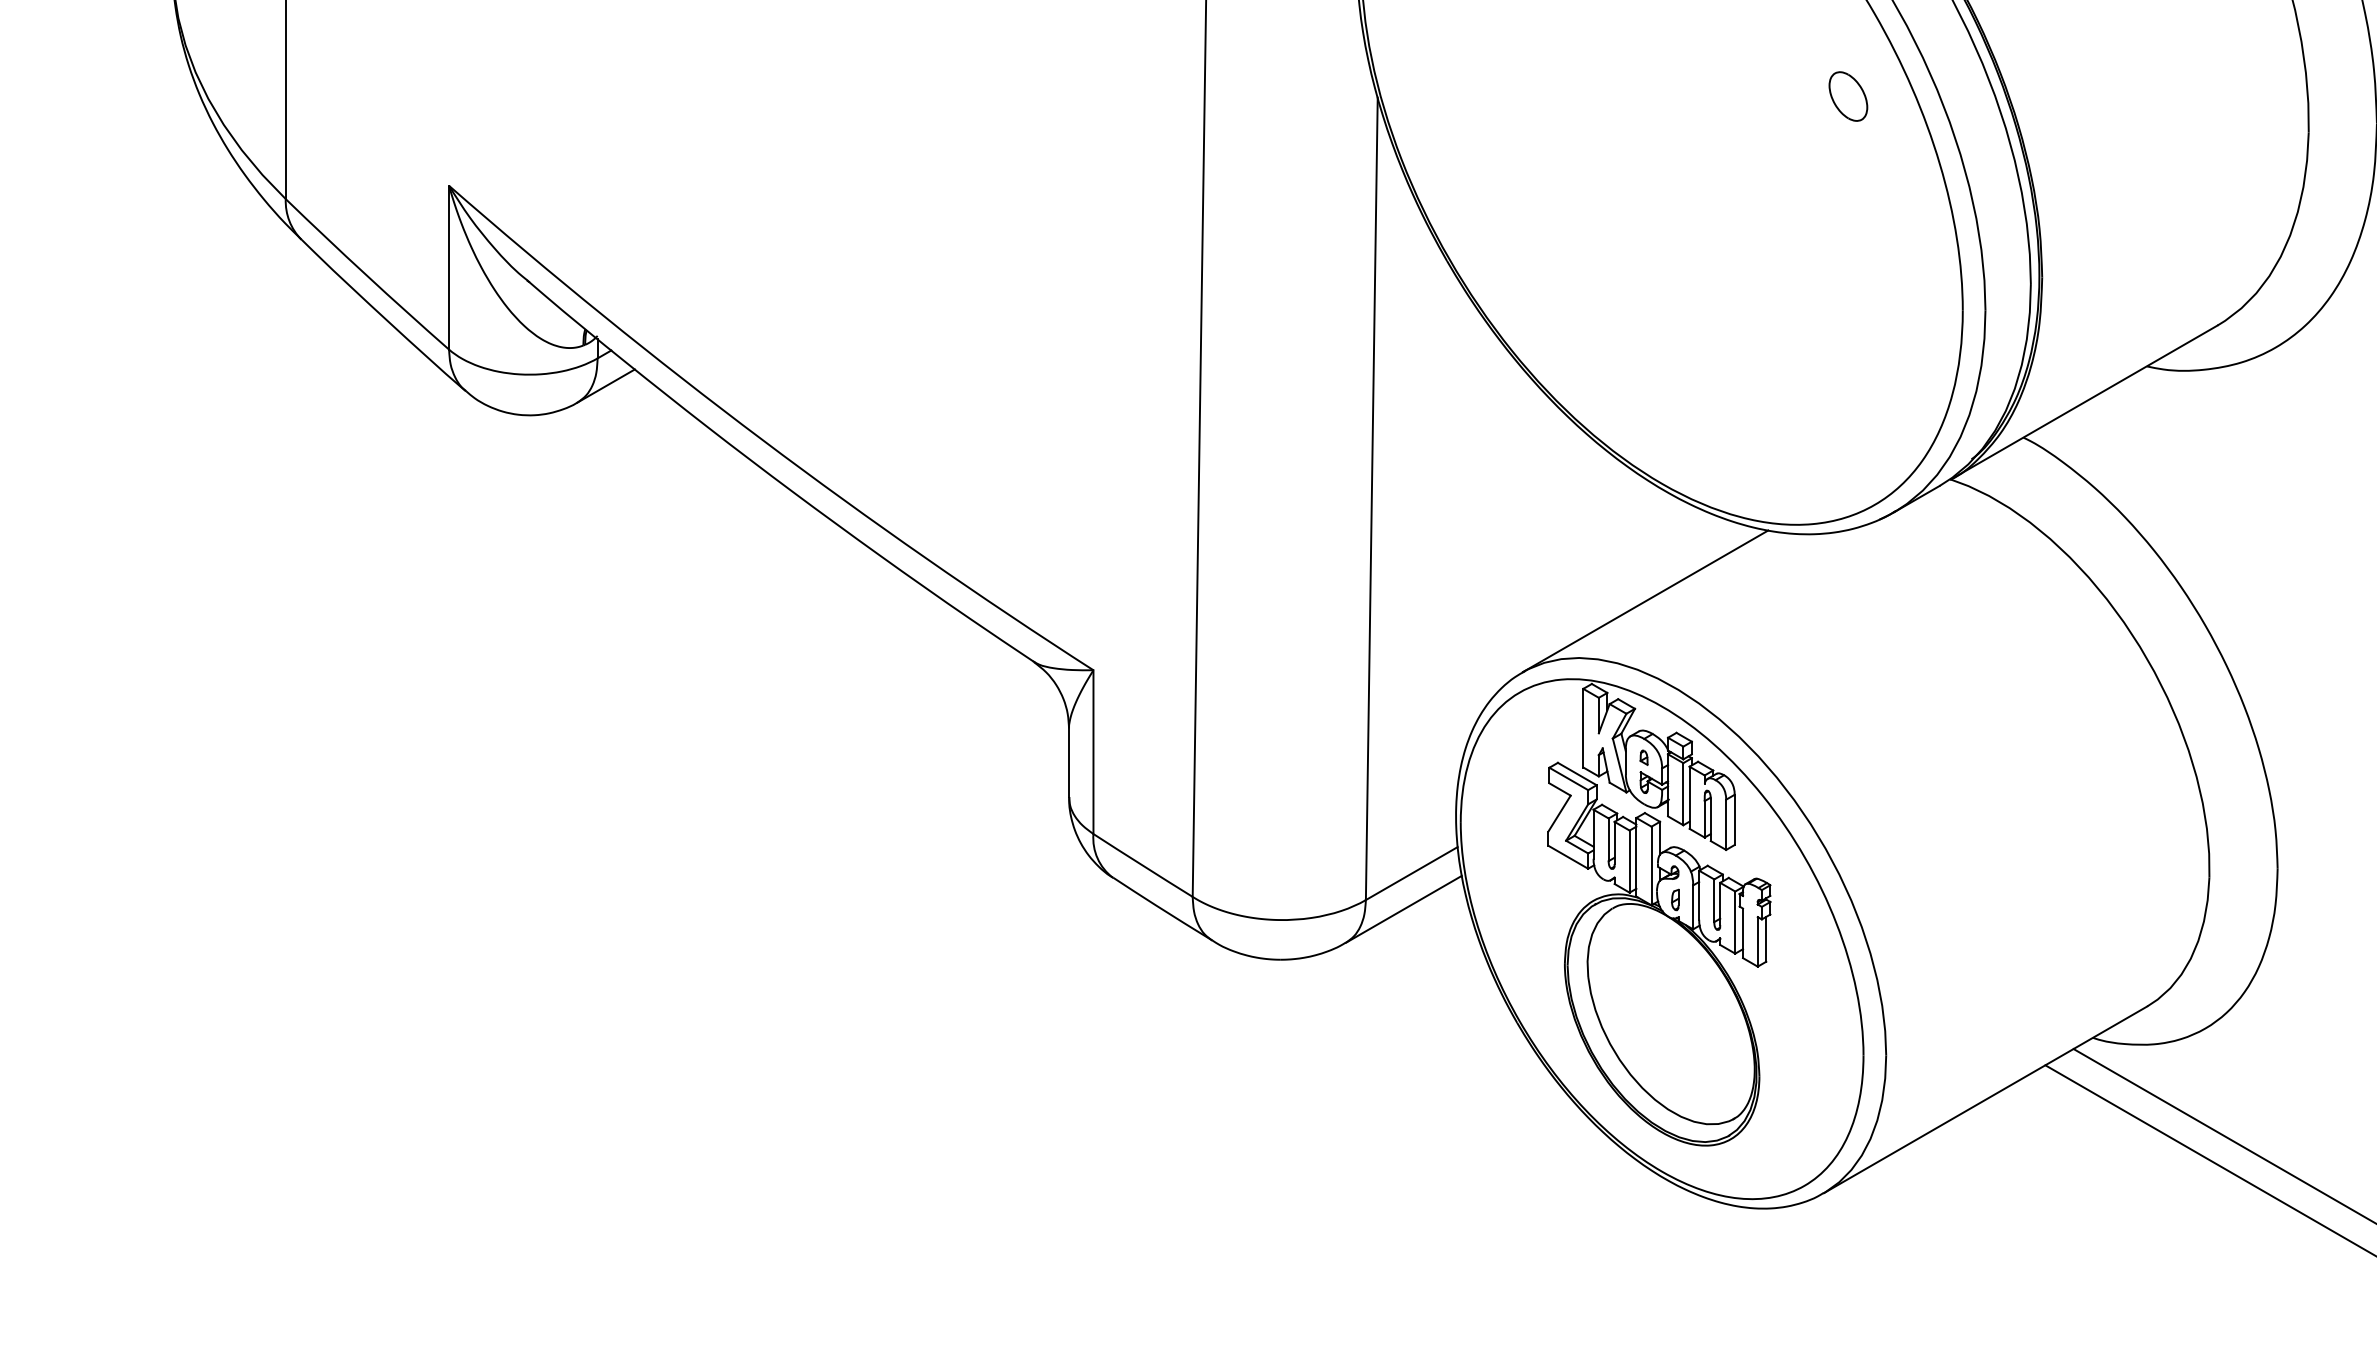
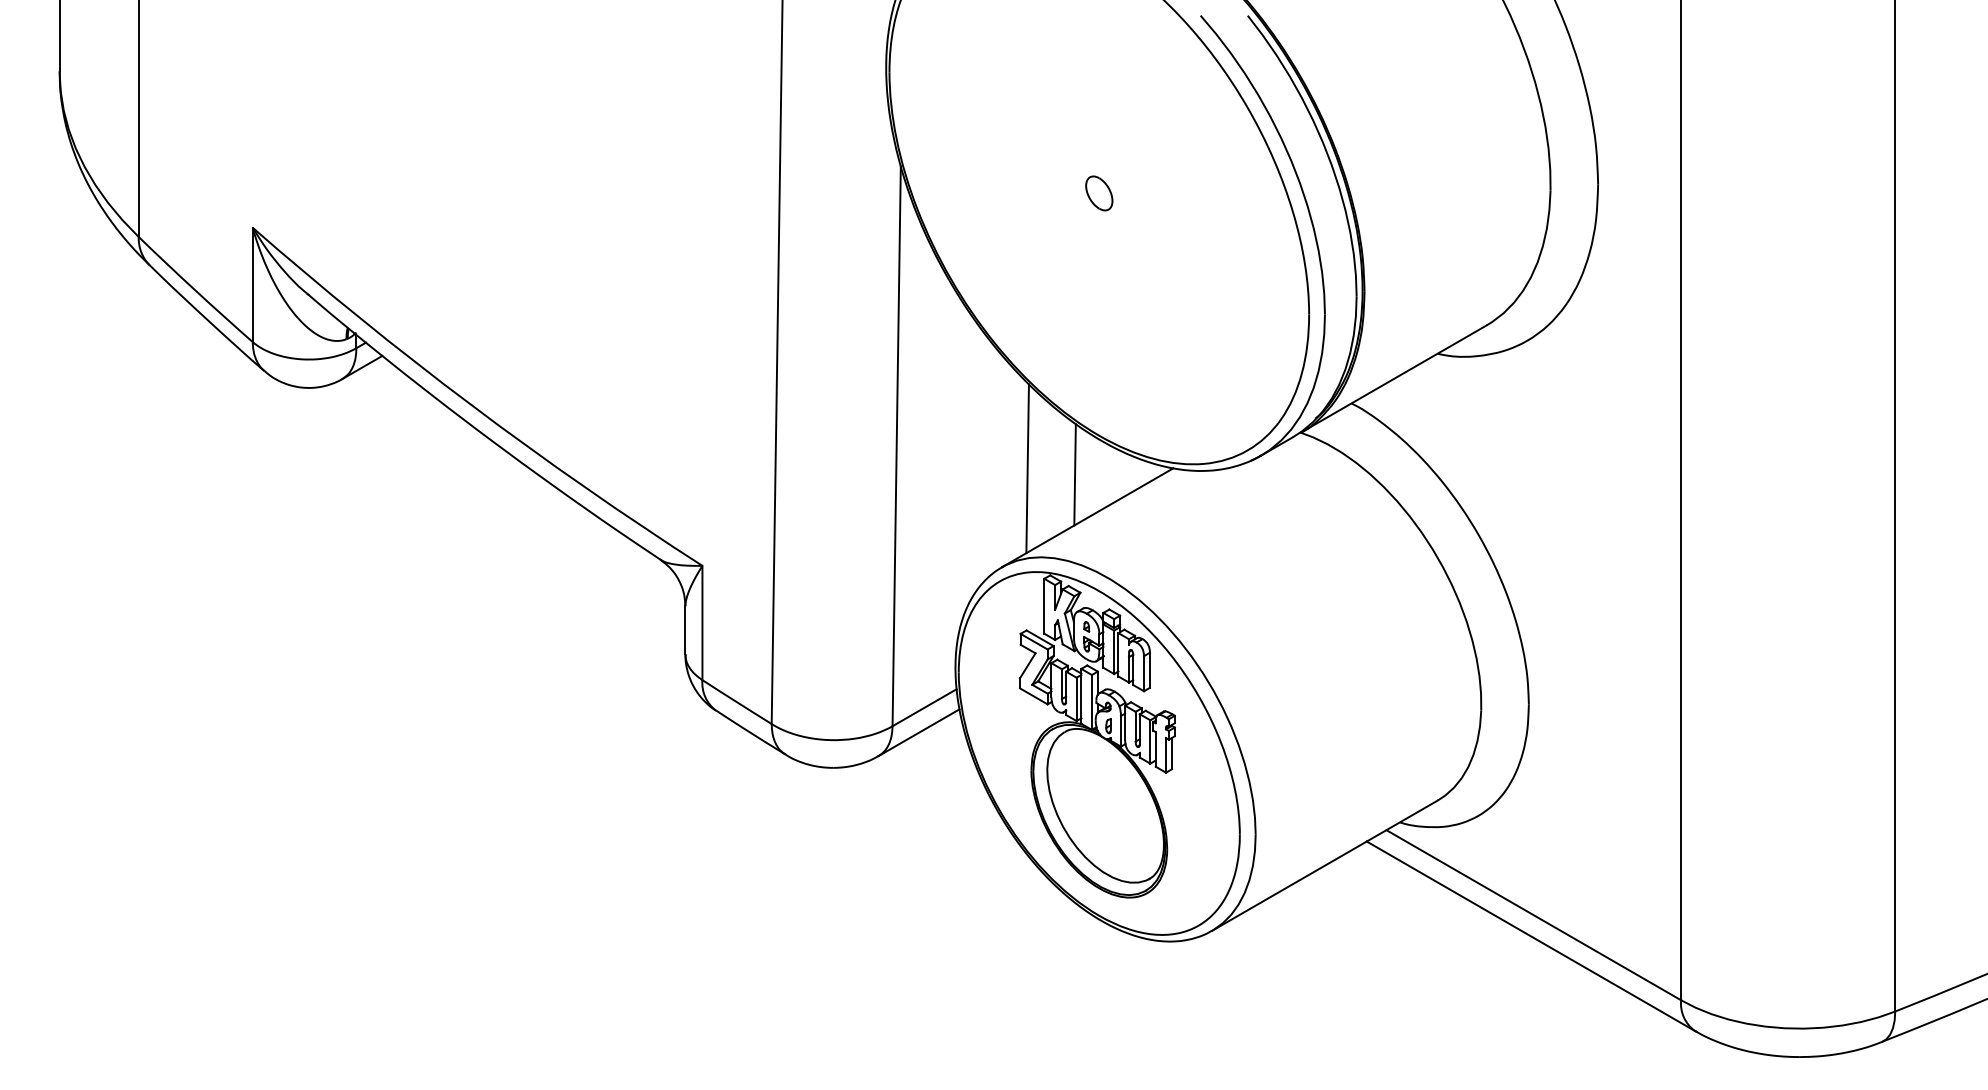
part: (1848, 96) -> (1099, 193), moved
line: (1559, 530) -> (1027, 468), added
line: (1626, 539) -> (1074, 474), added

